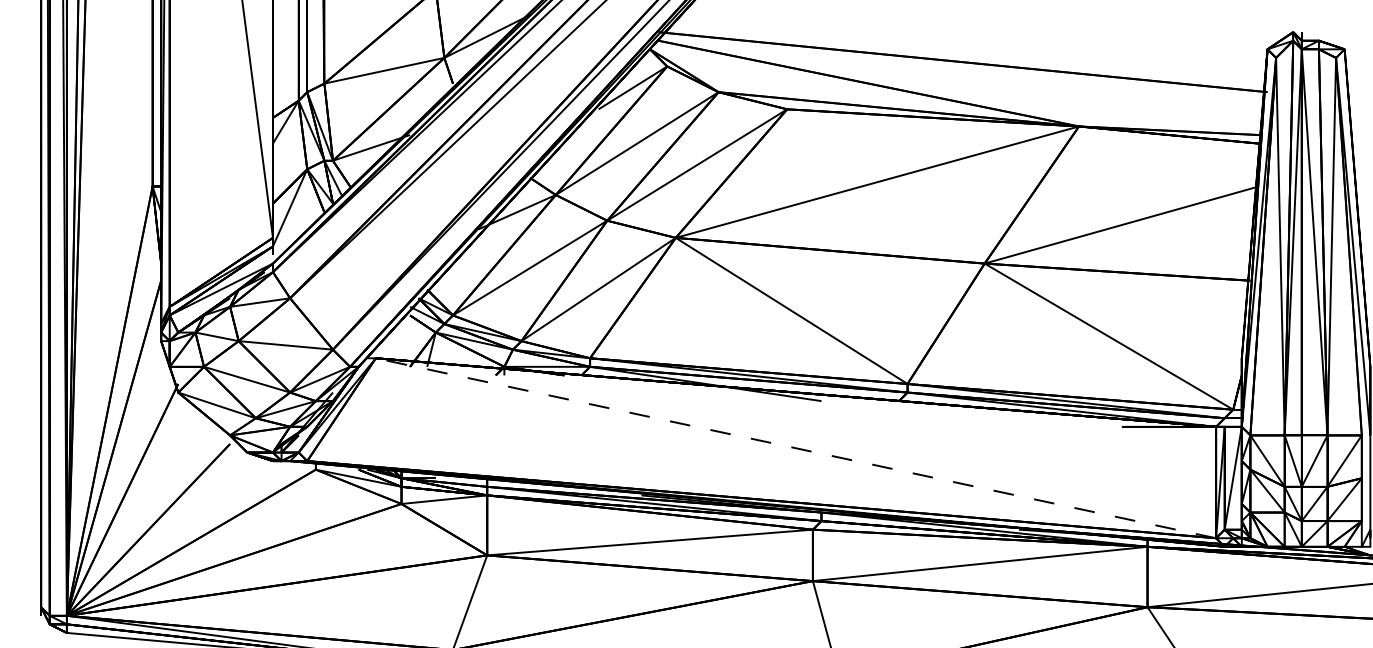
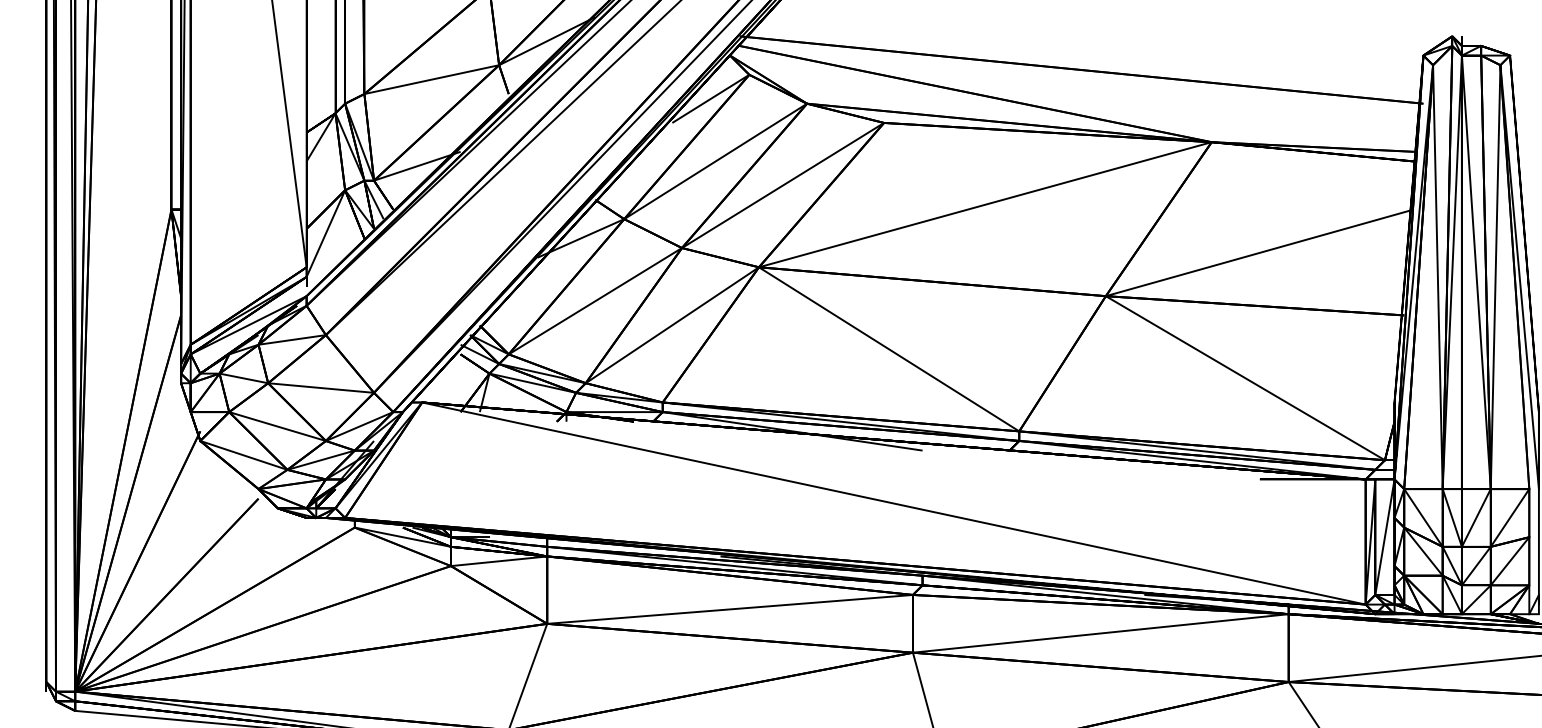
line: (791, 447) -> (888, 502), dashed -> solid

